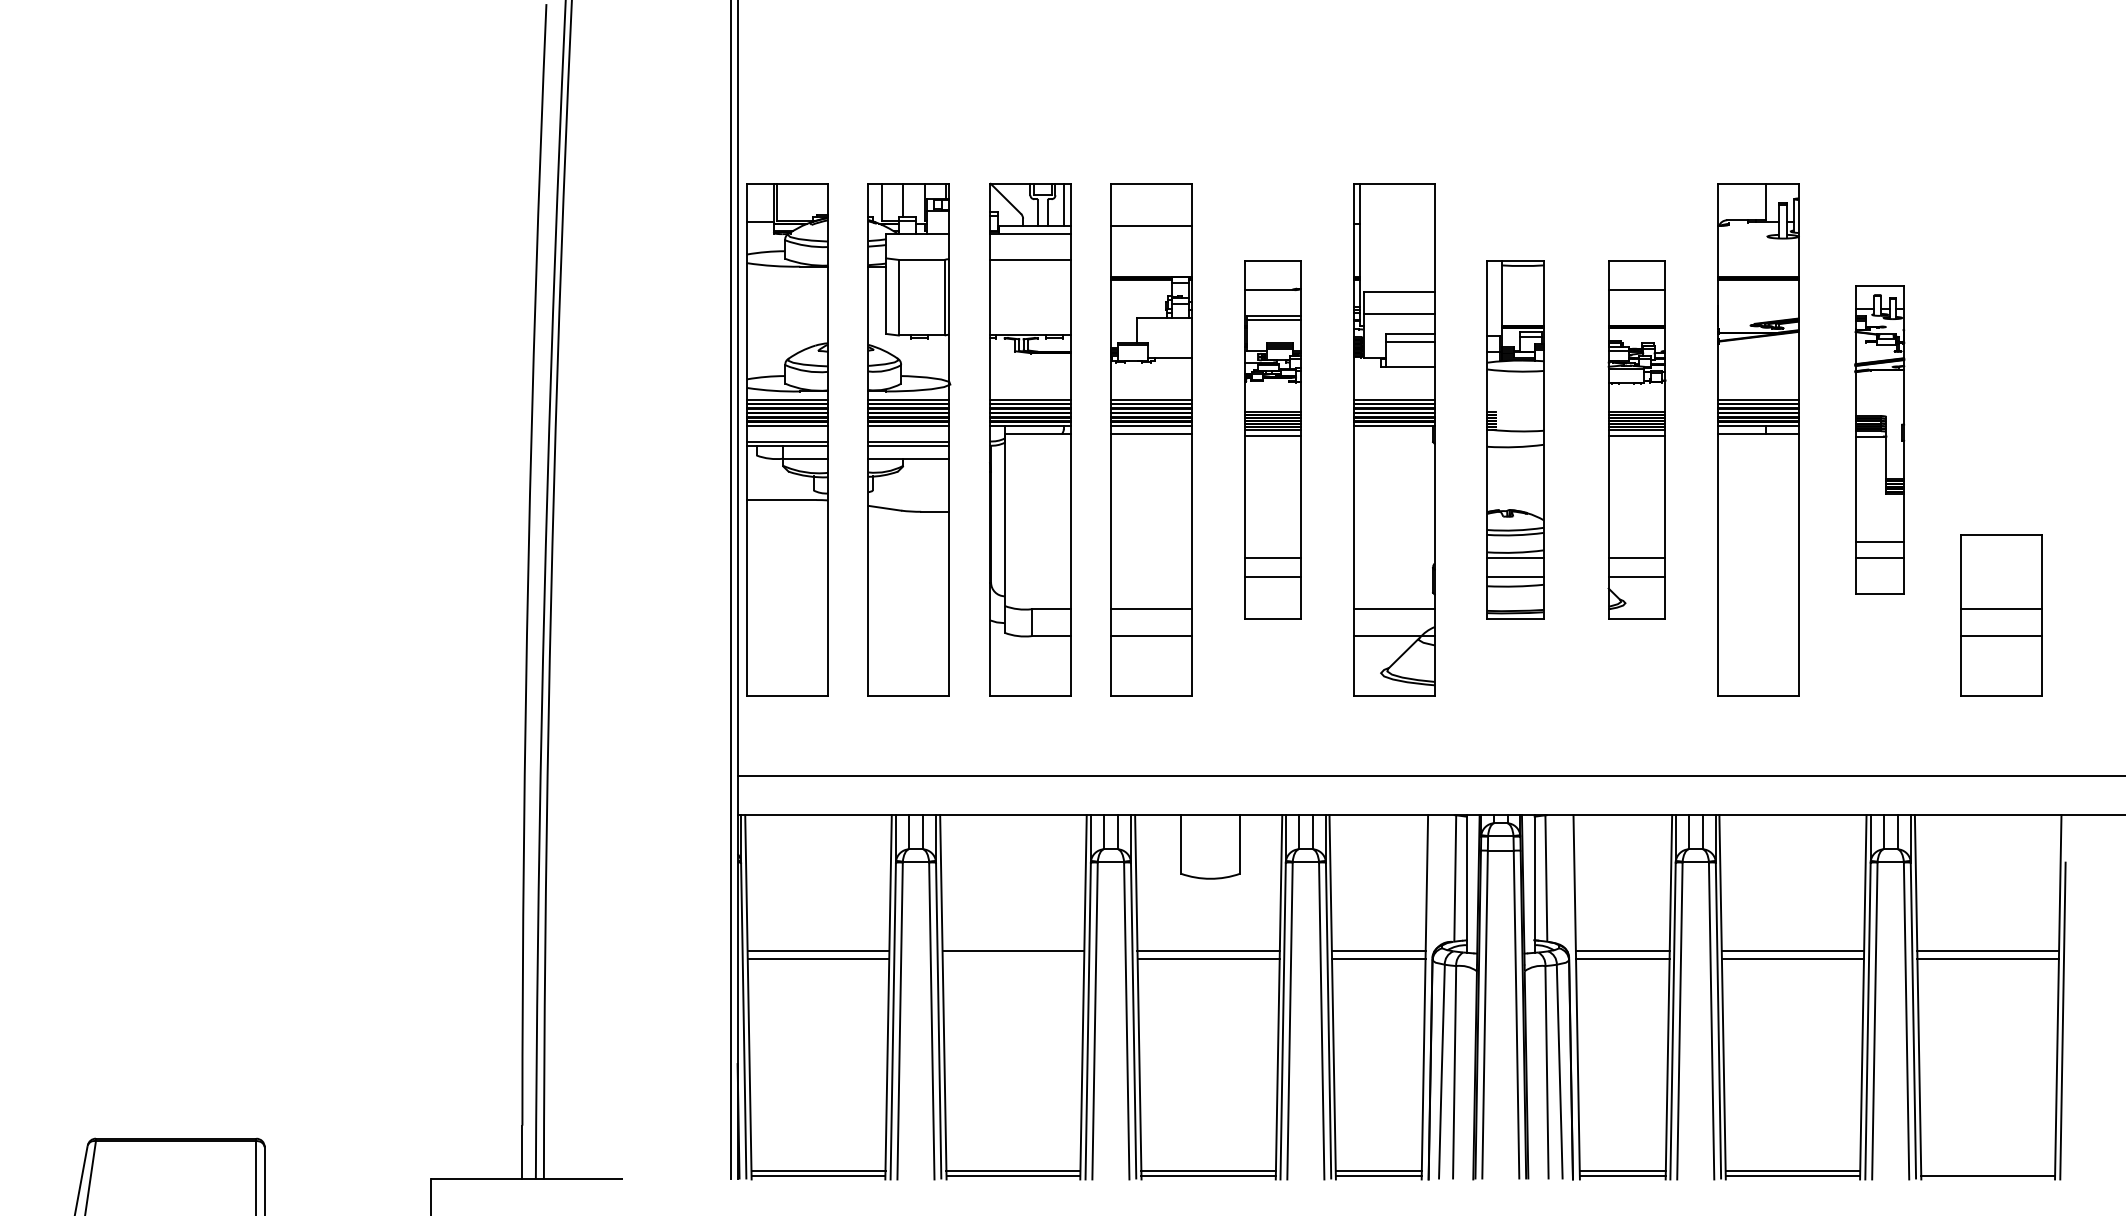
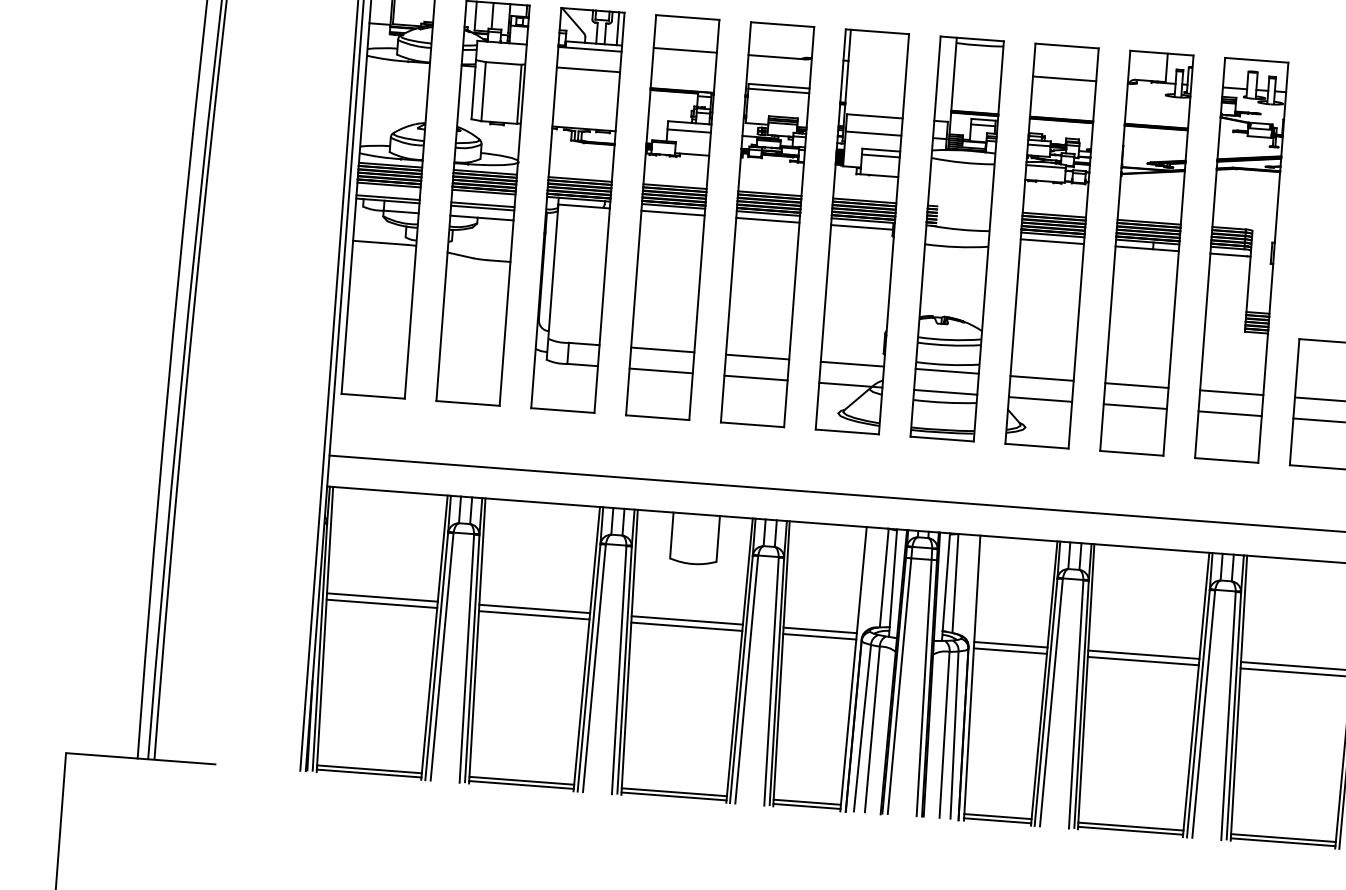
line: (1164, 328) -> (689, 131), added
line: (1393, 434) -> (862, 227), added
part: (1272, 439) -> (767, 224), size x1.43
part: (1515, 439) -> (957, 238), size x1.43
part: (1636, 439) -> (1051, 245), size x1.43
part: (1879, 439) -> (1241, 260), size x1.67
line: (1757, 609) -> (1136, 385), added
line: (1757, 636) -> (1134, 406), added
line: (1013, 959) -> (534, 615), added
line: (1988, 1171) -> (1283, 838), added

